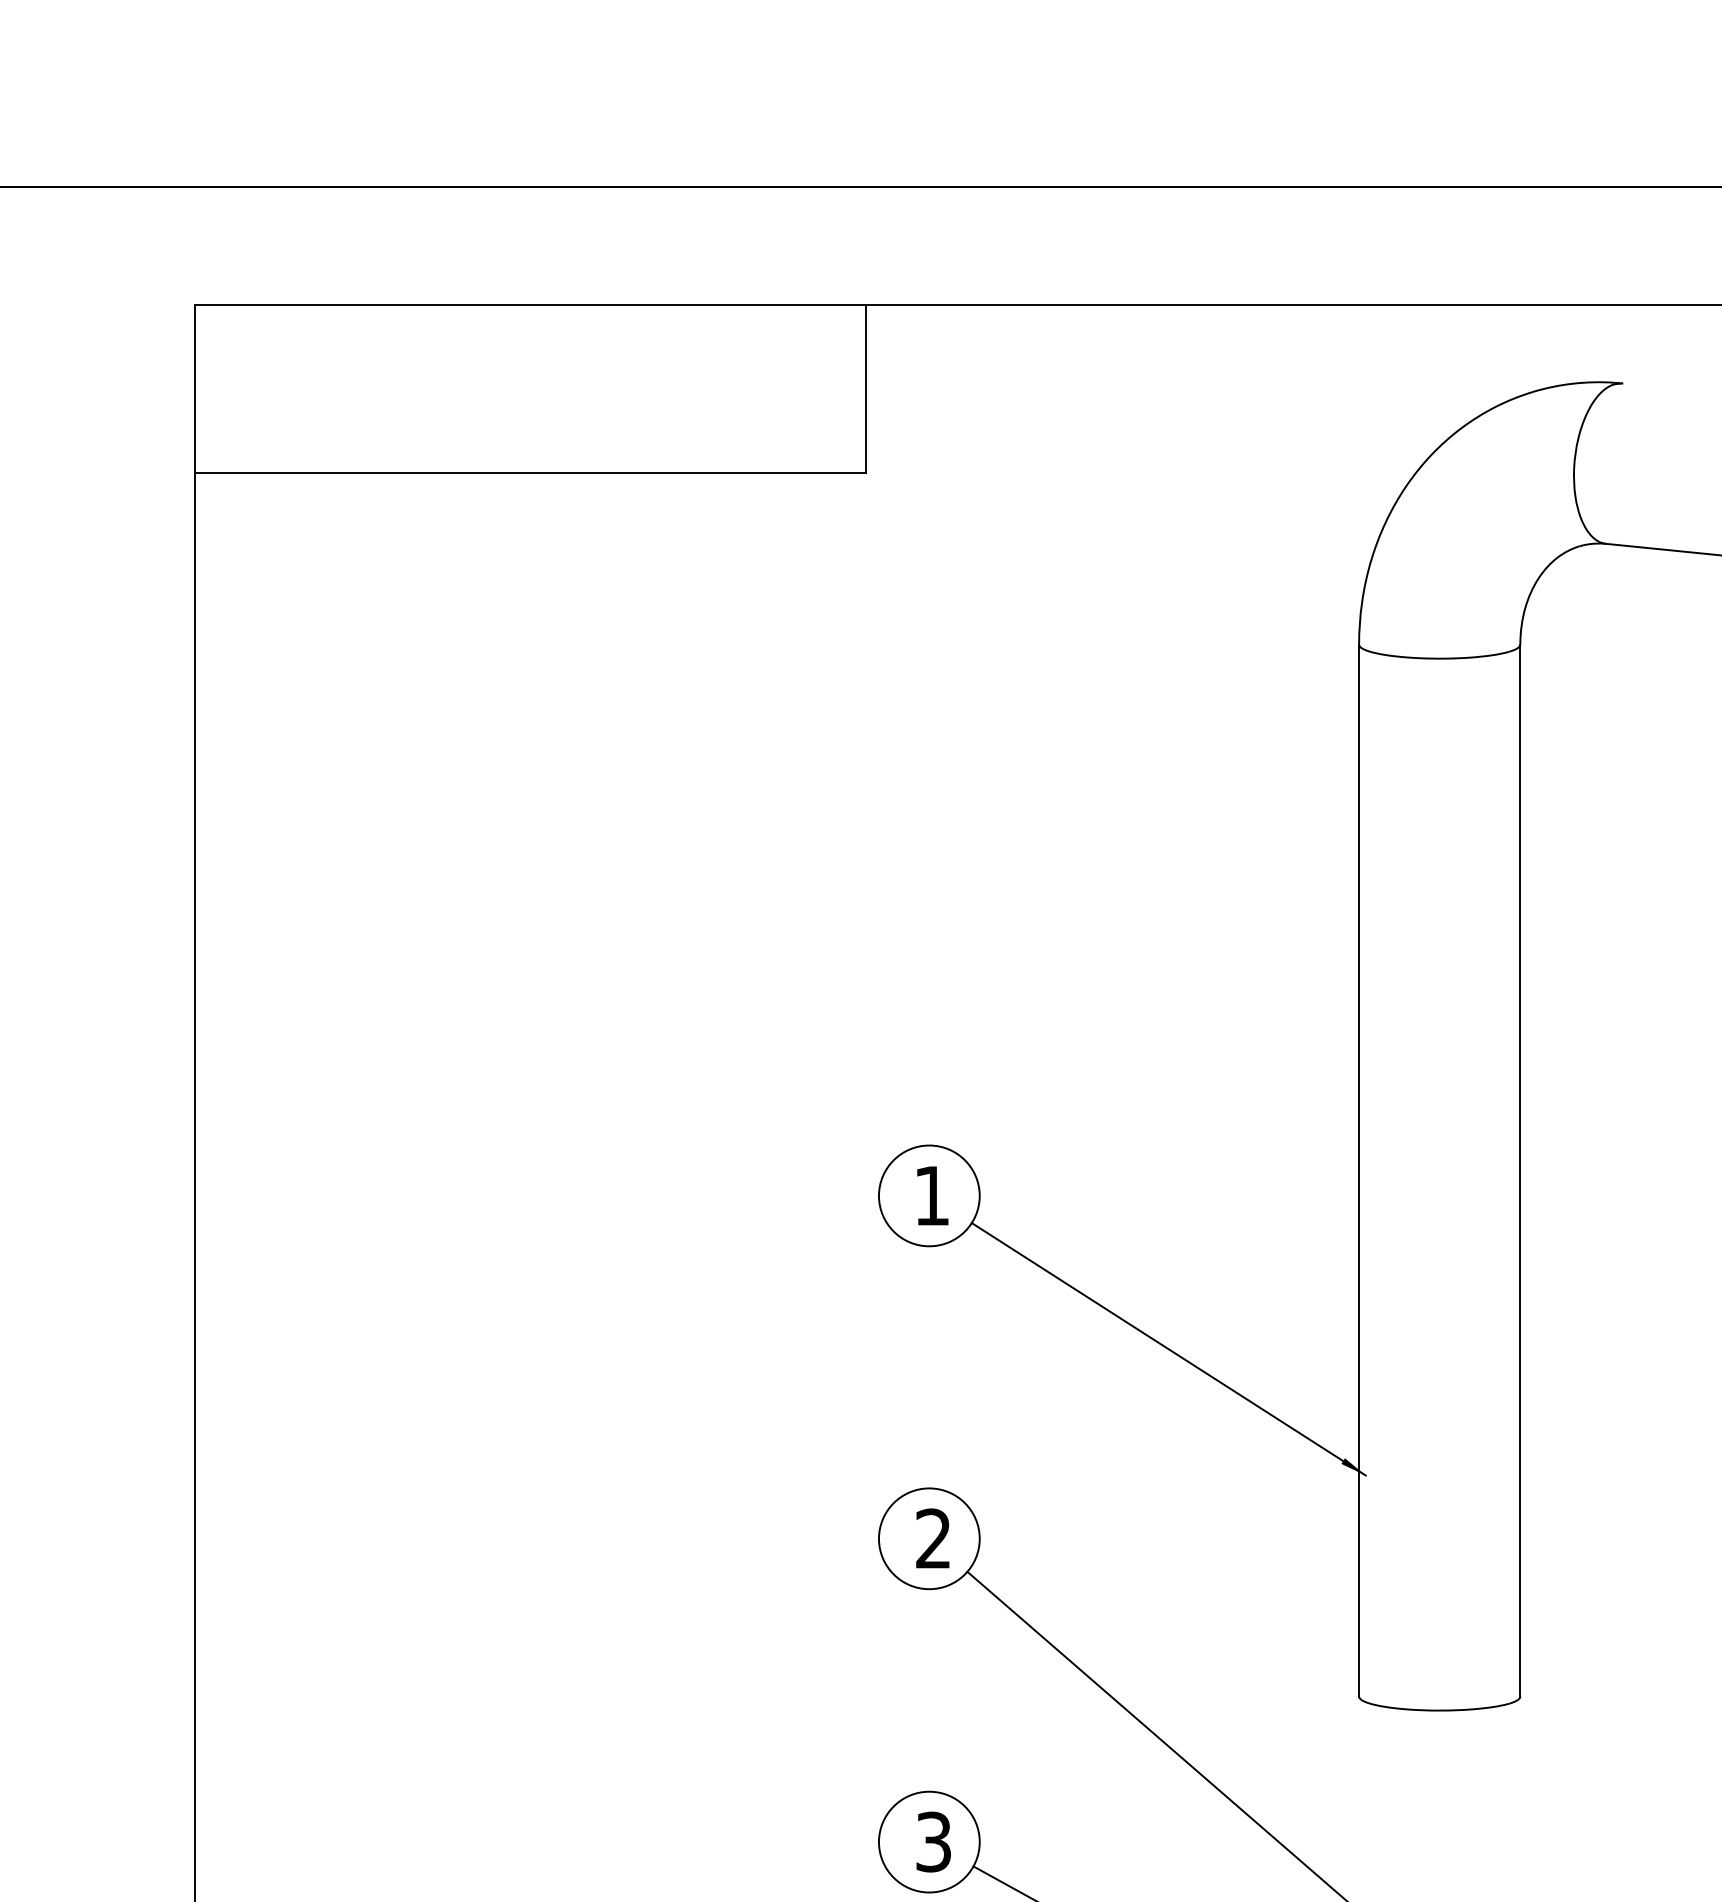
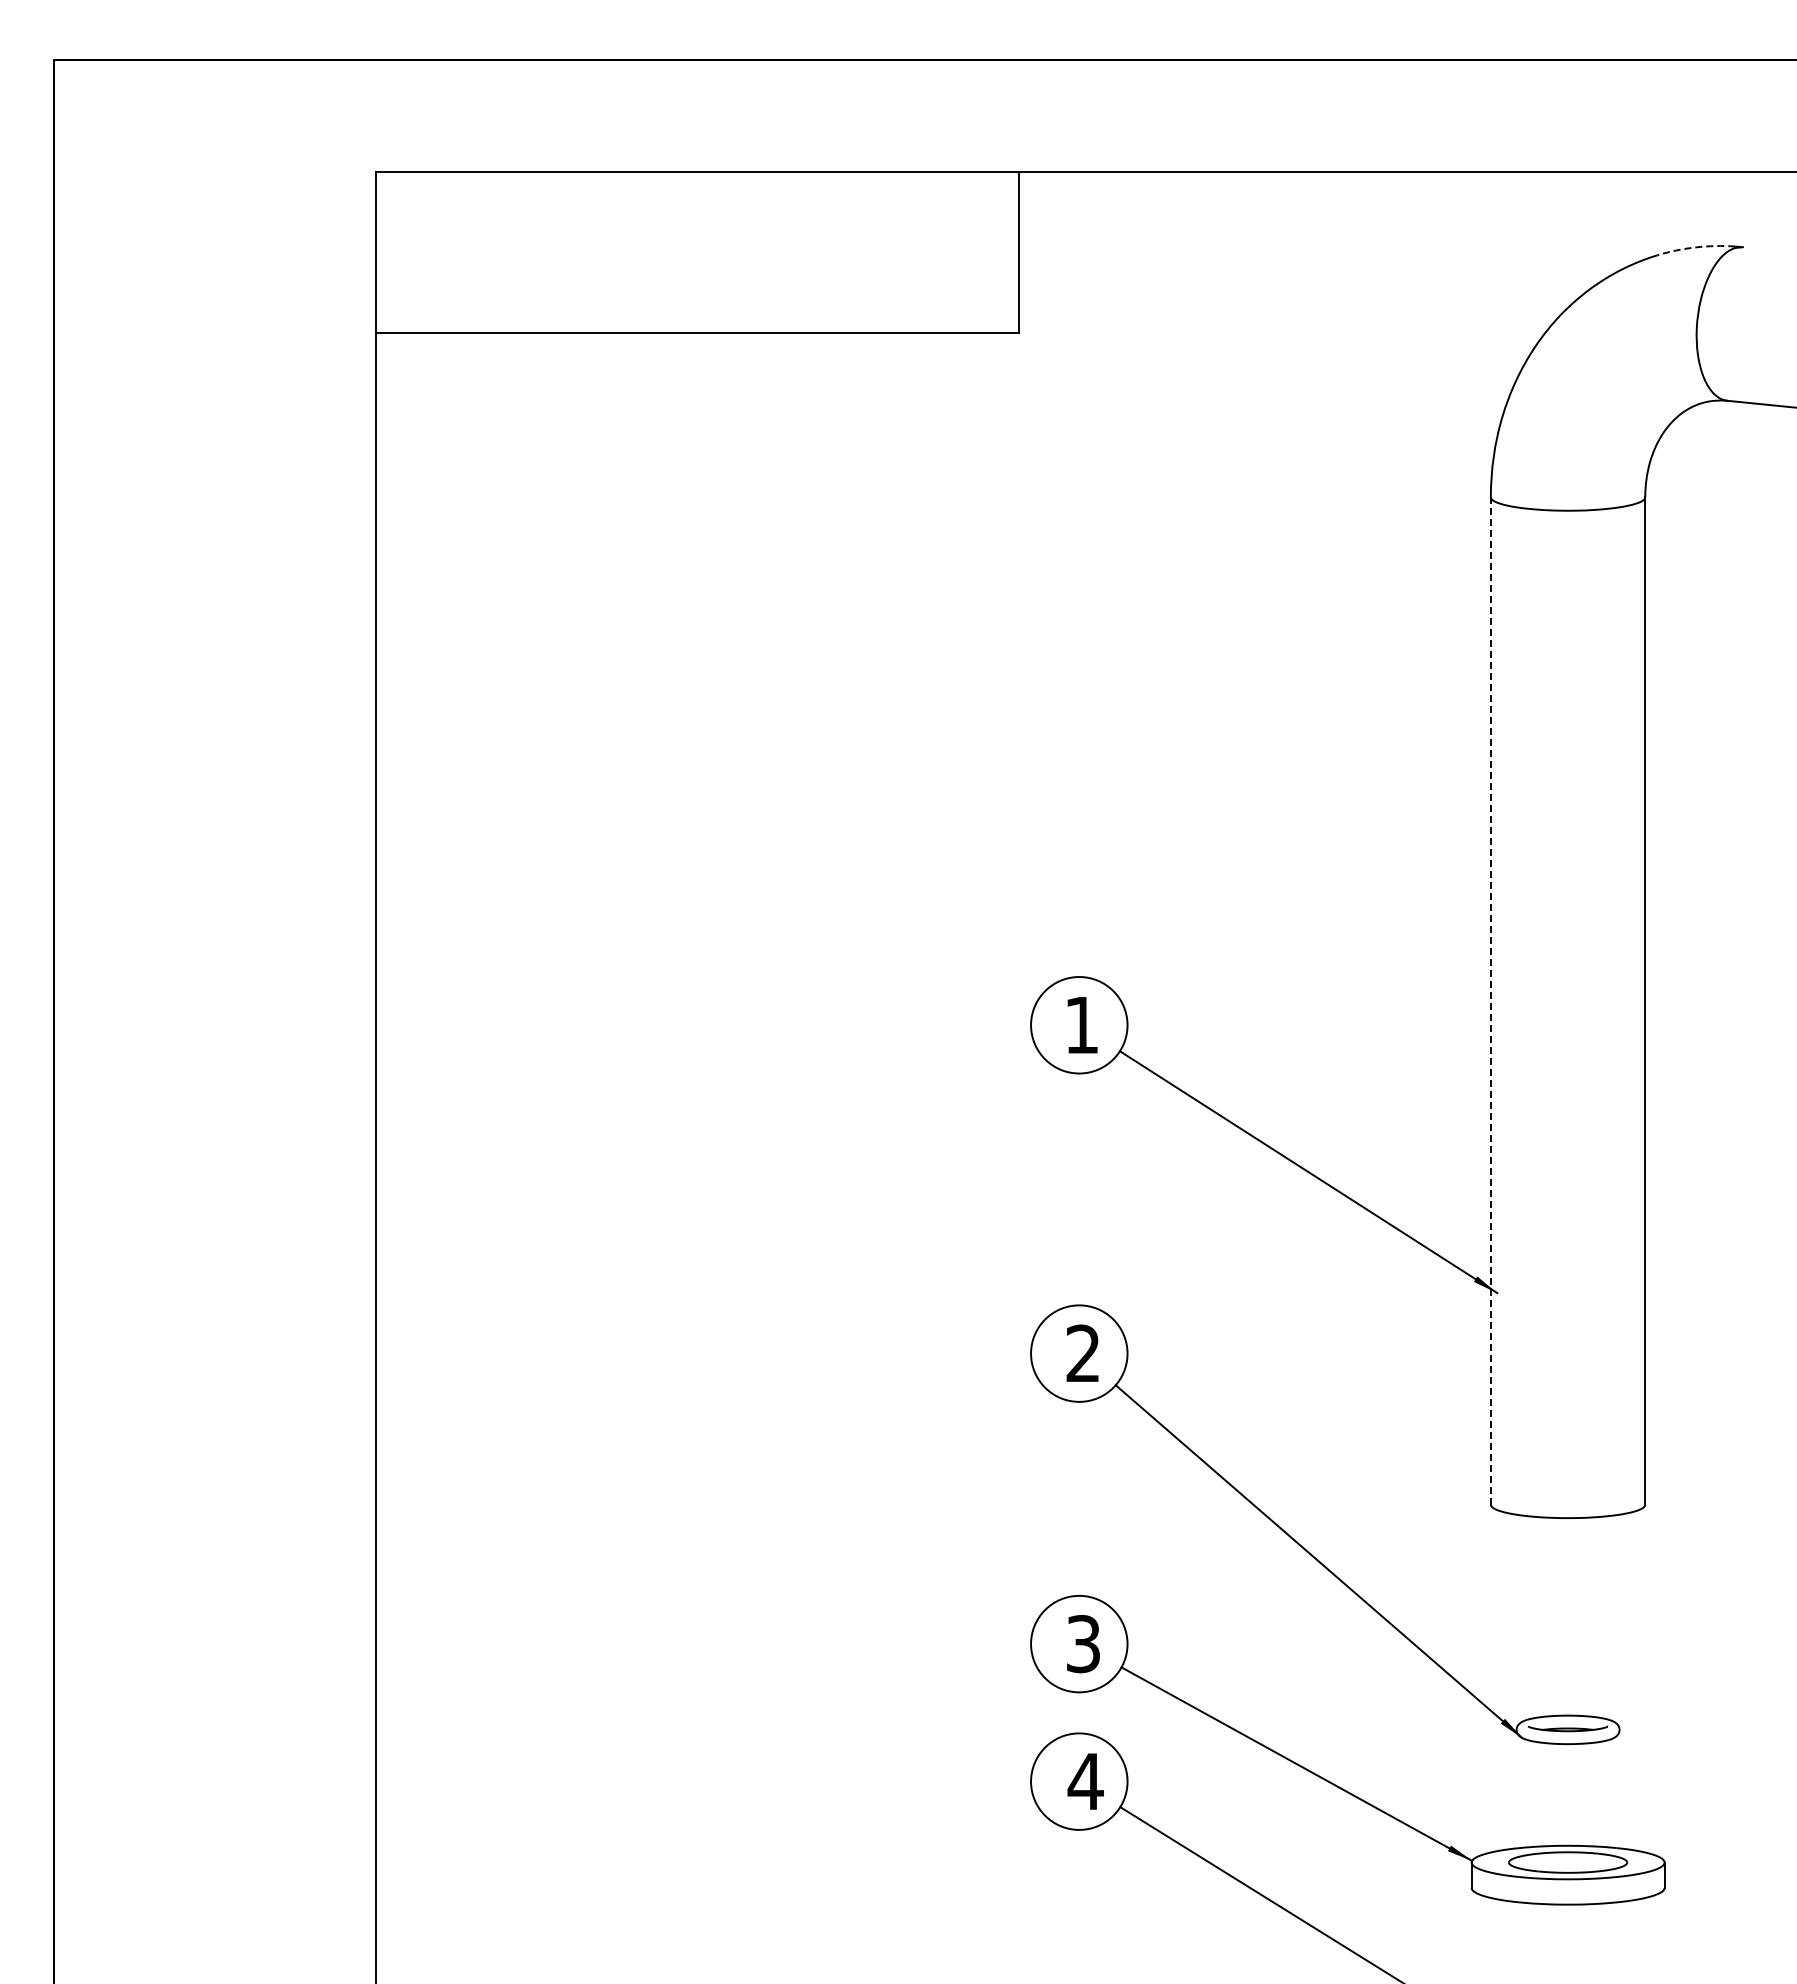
arc: (1572, 383) -> (1695, 247), solid -> dashed
line: (1358, 1171) -> (1490, 1001), solid -> dashed

